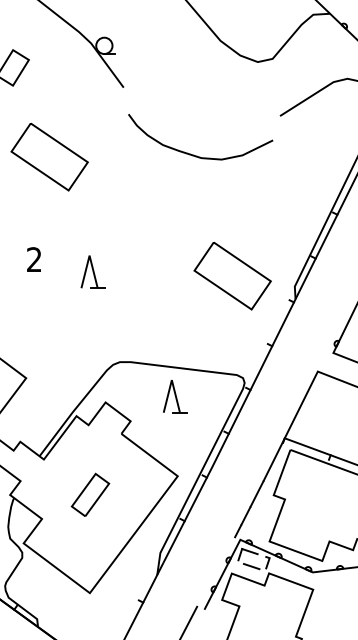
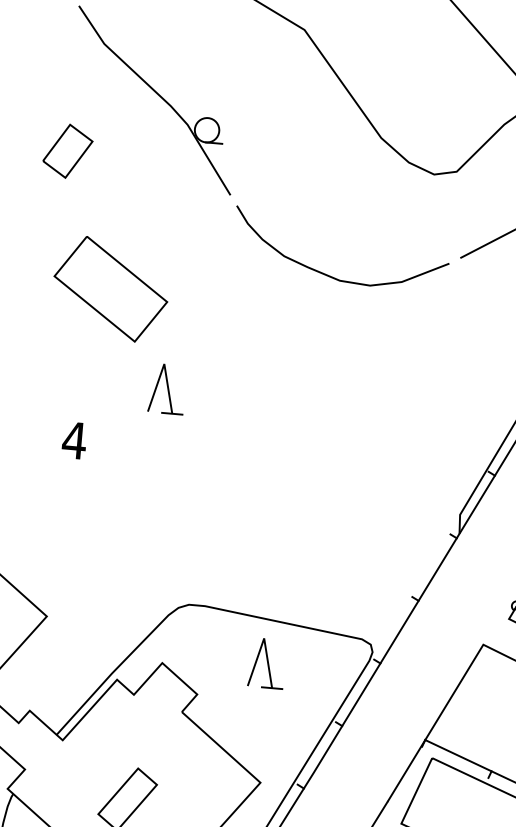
curve: (197, 155) -> (334, 276), moved
text: (34, 259) -> (74, 440), 2 -> 4
part: (92, 271) -> (166, 388), moved
part: (232, 275) -> (368, 490), removed

